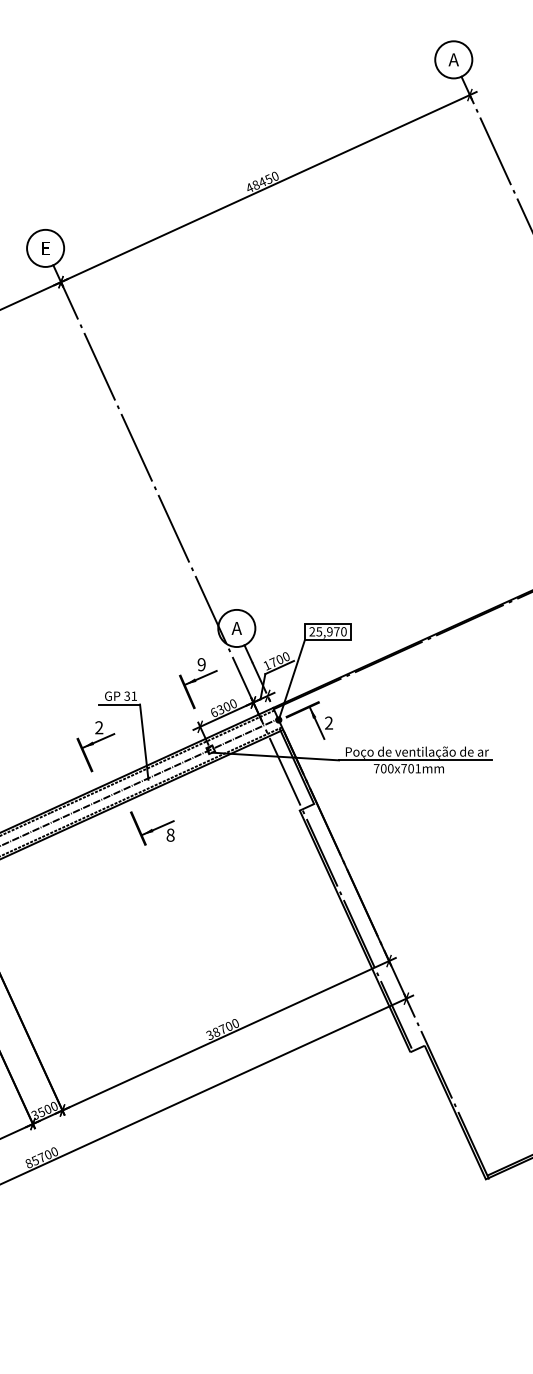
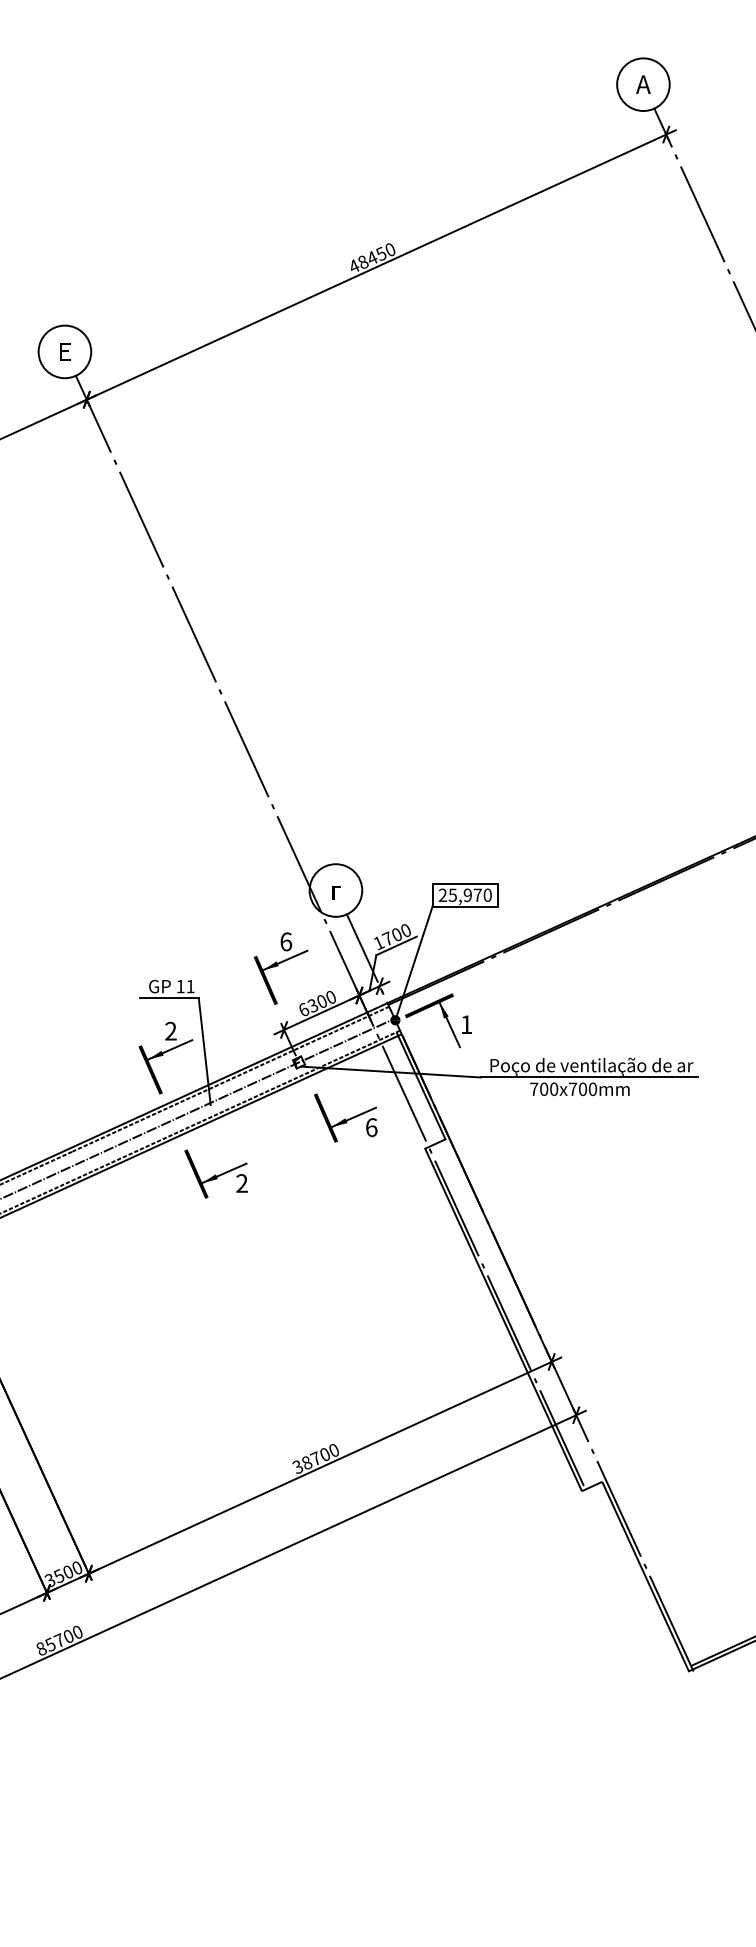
text: (236, 628) -> (335, 890), А -> г
text: (201, 664) -> (286, 941), 9 -> 6
text: (127, 696) -> (180, 986), 31 -> 11
text: (328, 722) -> (466, 1024), 2 -> 1
part: (95, 746) -> (165, 1057), moved
text: (417, 768) -> (592, 1088), 701mm -> 700mm
part: (243, 788) -> (345, 1117), added
text: (170, 835) -> (241, 1183), 8 -> 2

